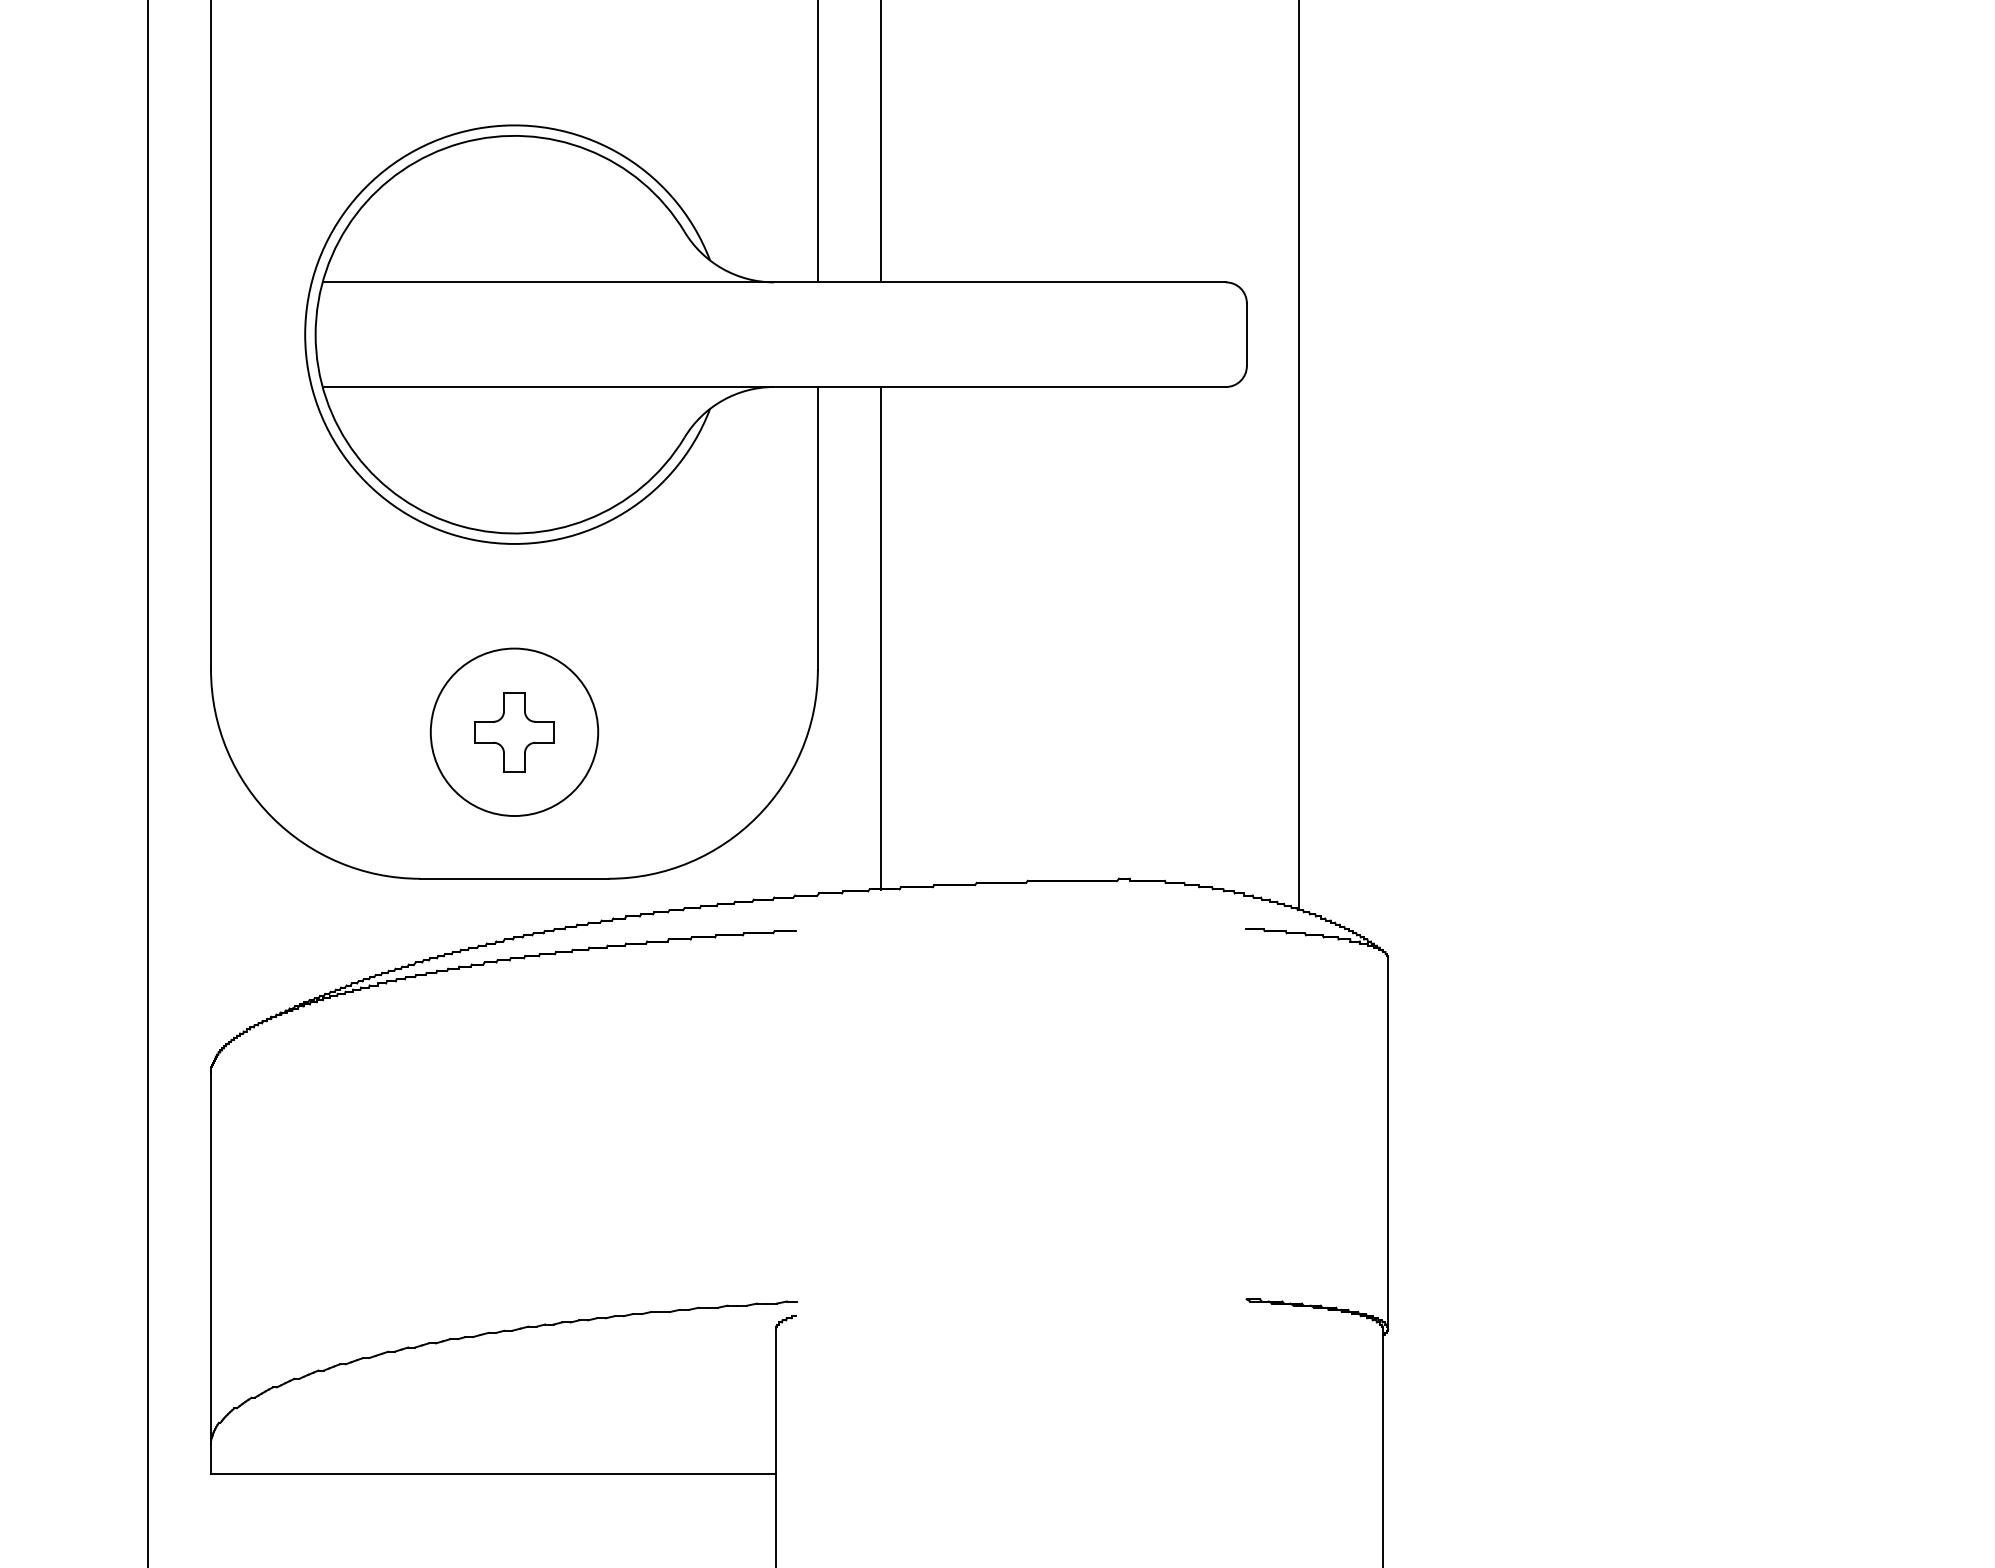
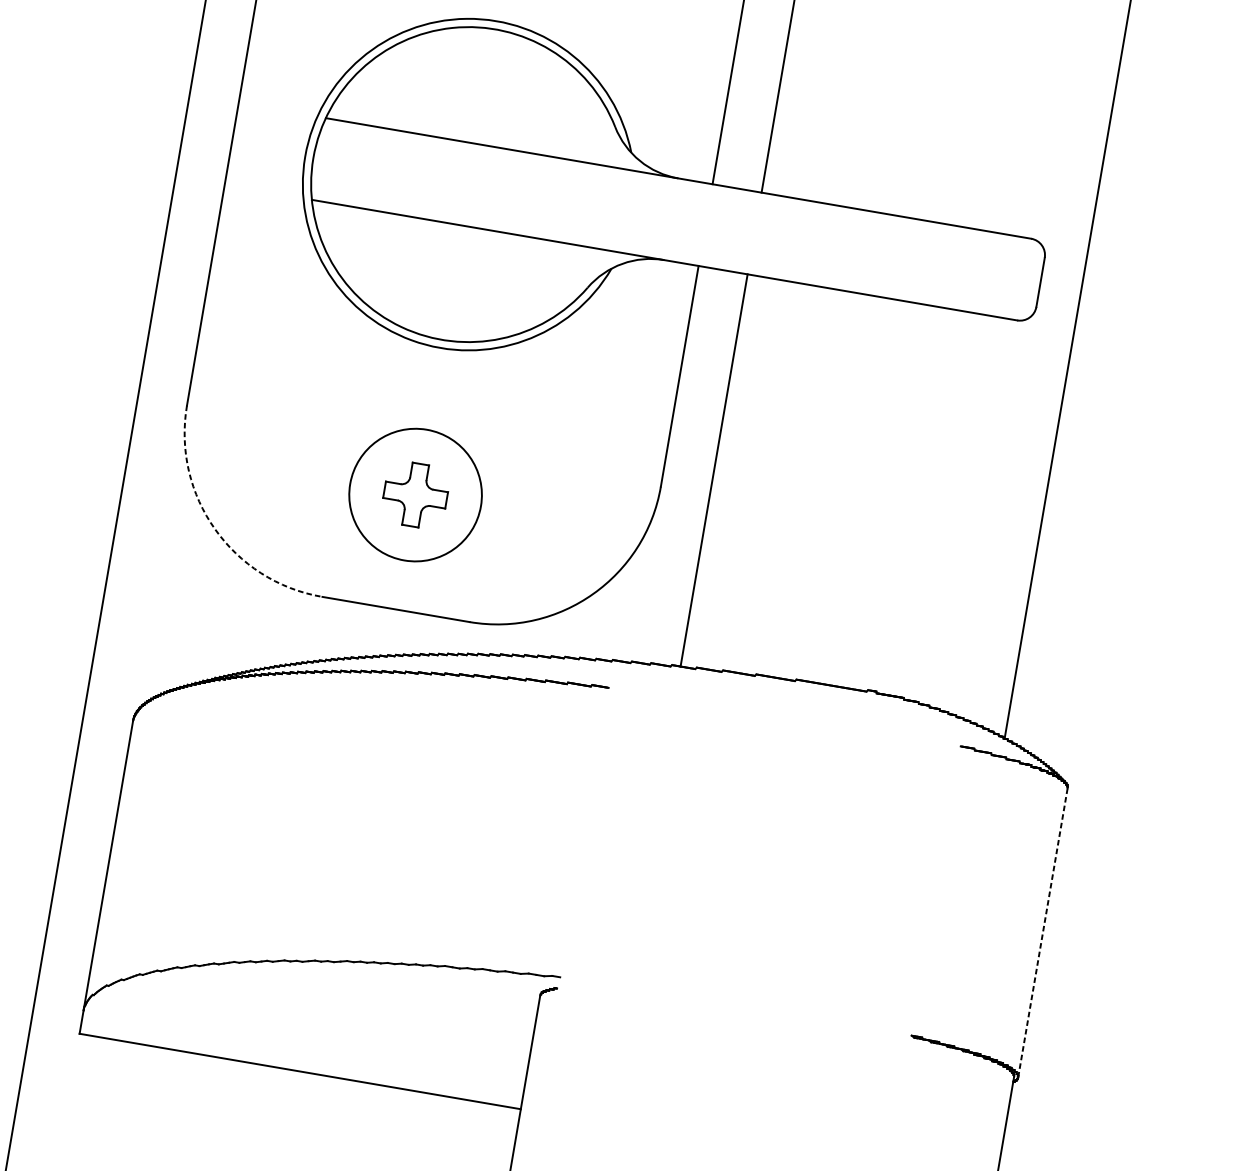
arc: (272, 817) -> (215, 529), solid -> dashed
line: (1388, 1142) -> (1043, 932), solid -> dashed

